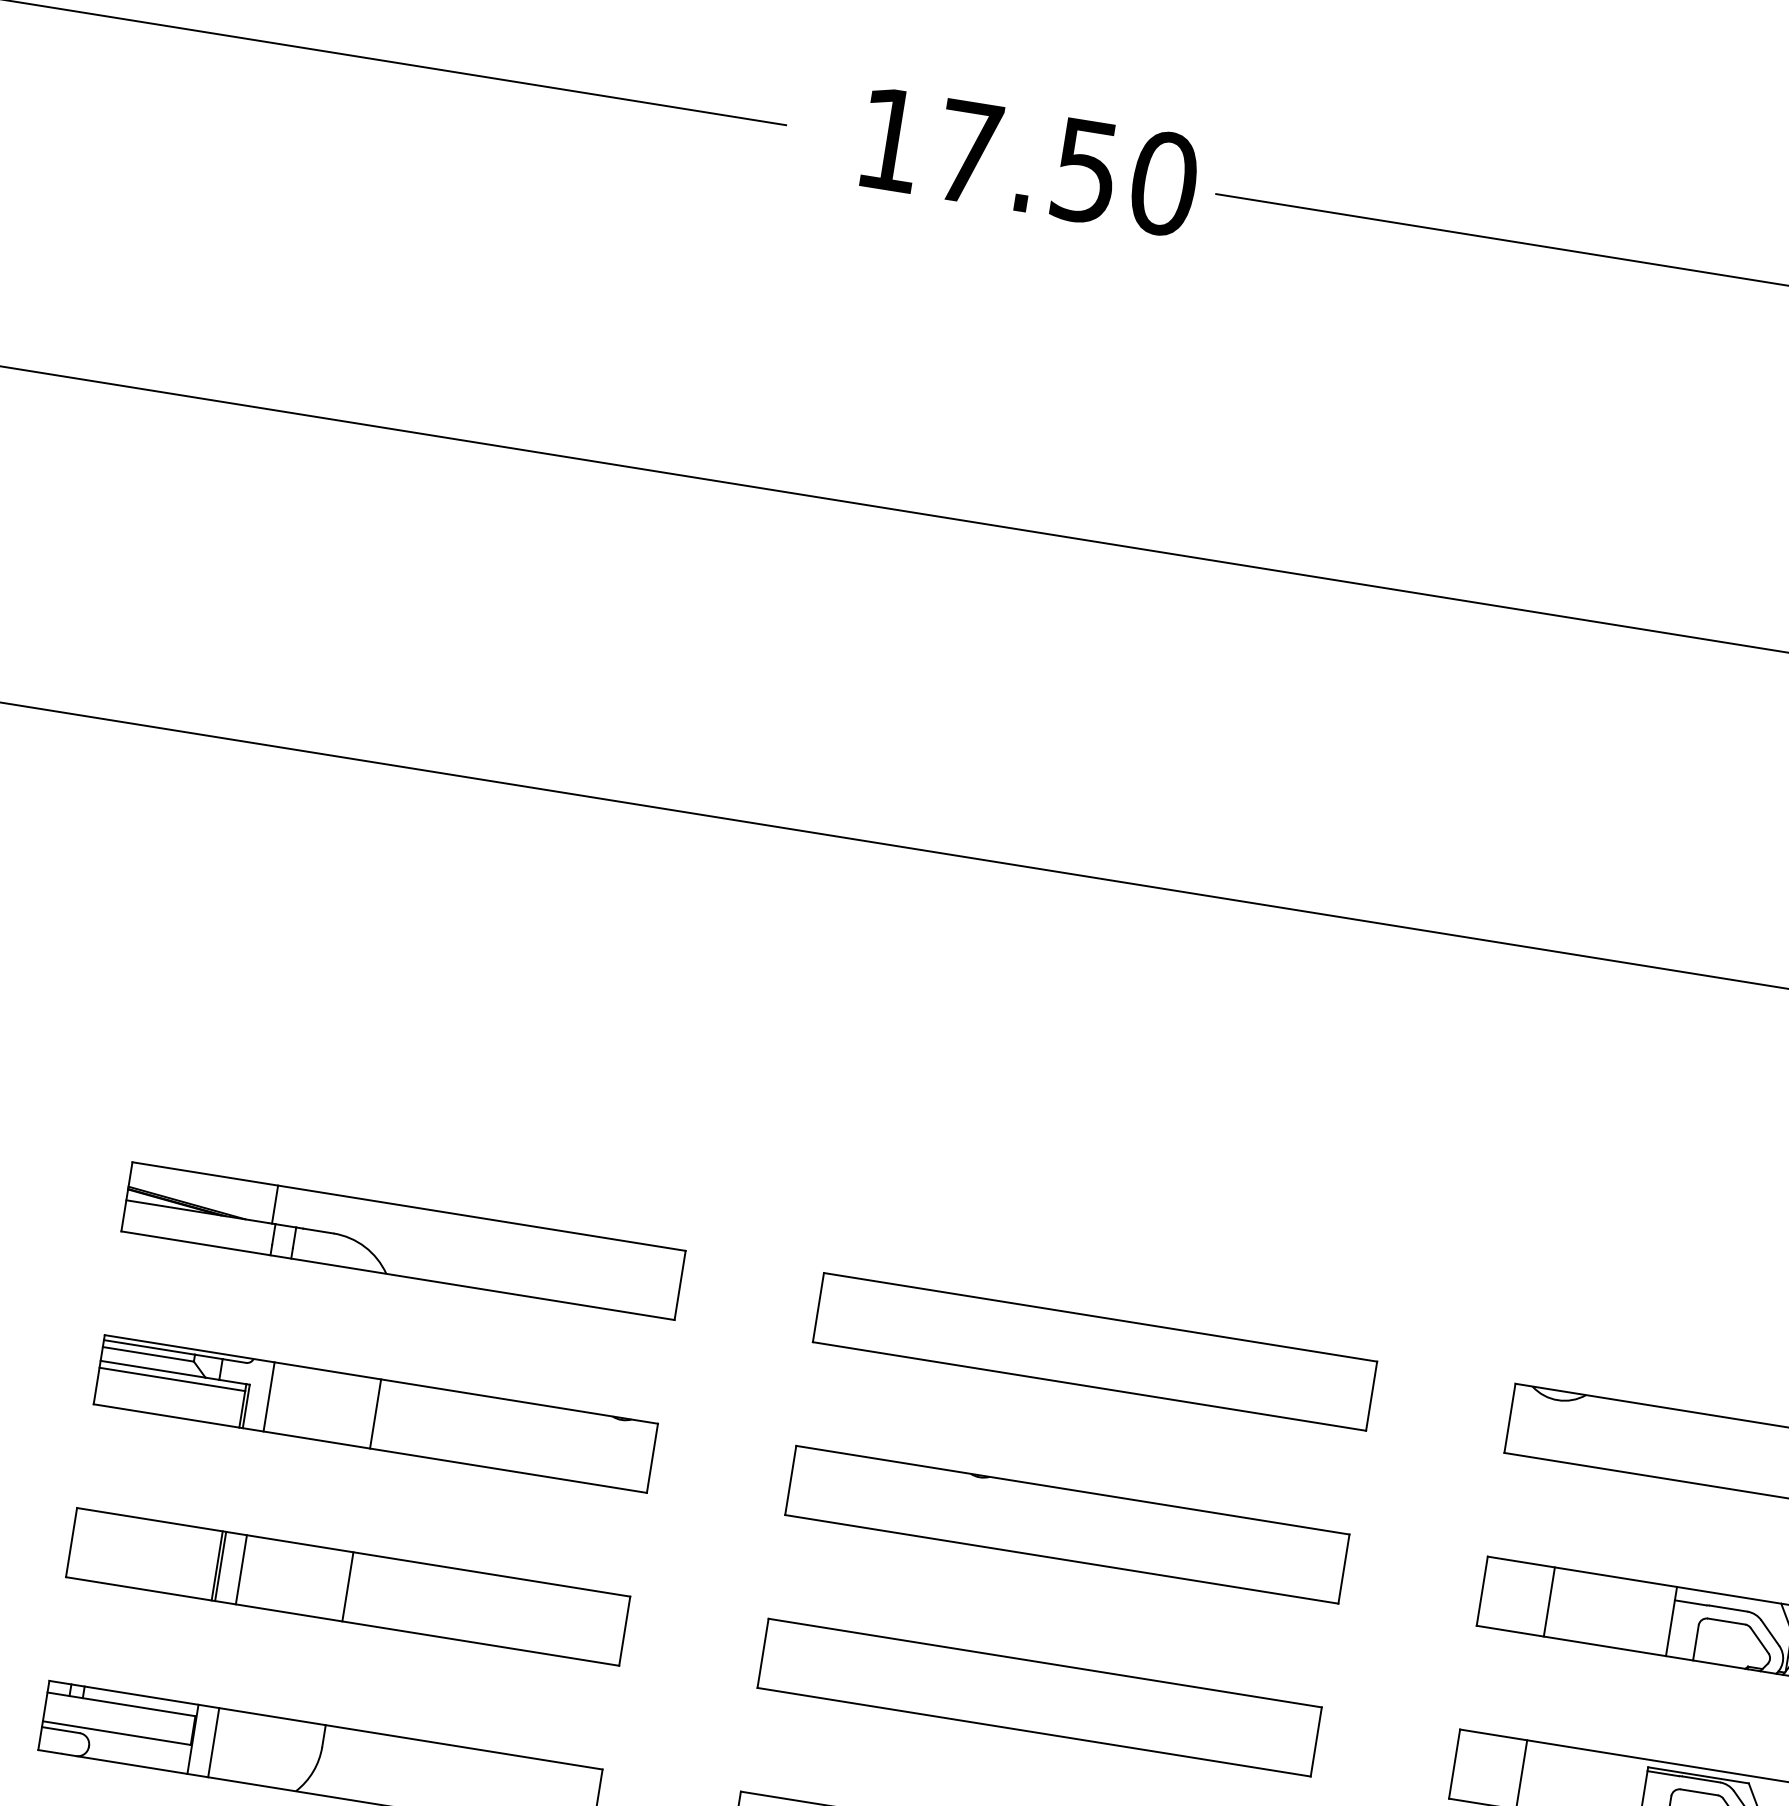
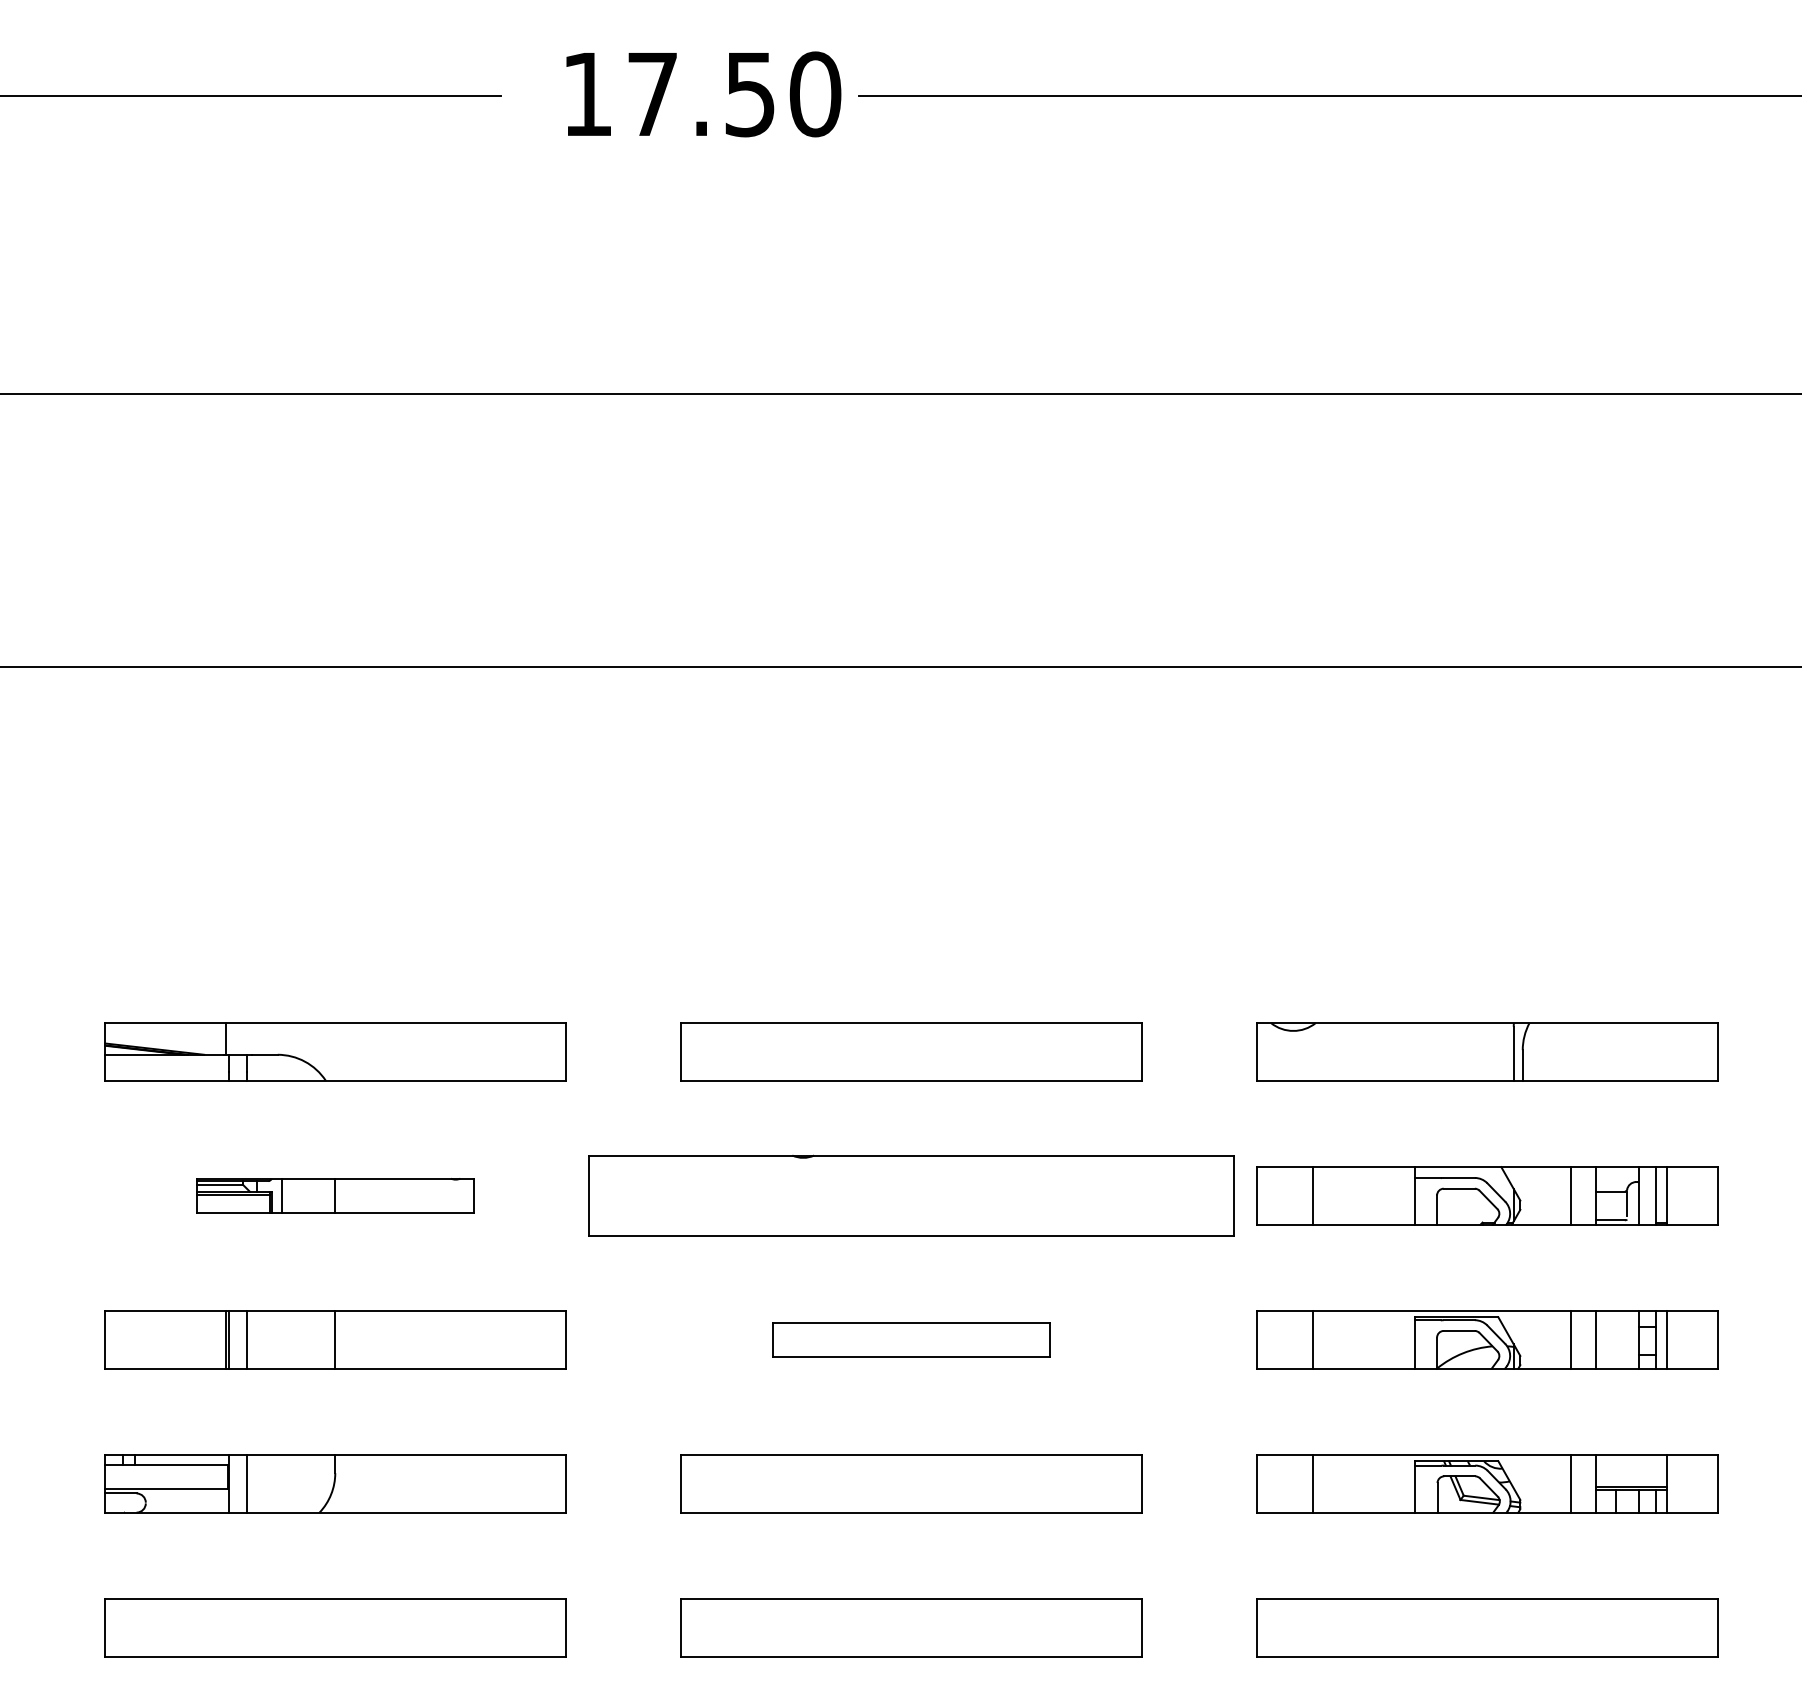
part: (375, 1413) -> (335, 1195), size x0.6
part: (1067, 1524) -> (911, 1195), size x1.4
part: (1039, 1697) -> (911, 1339), size x0.6

